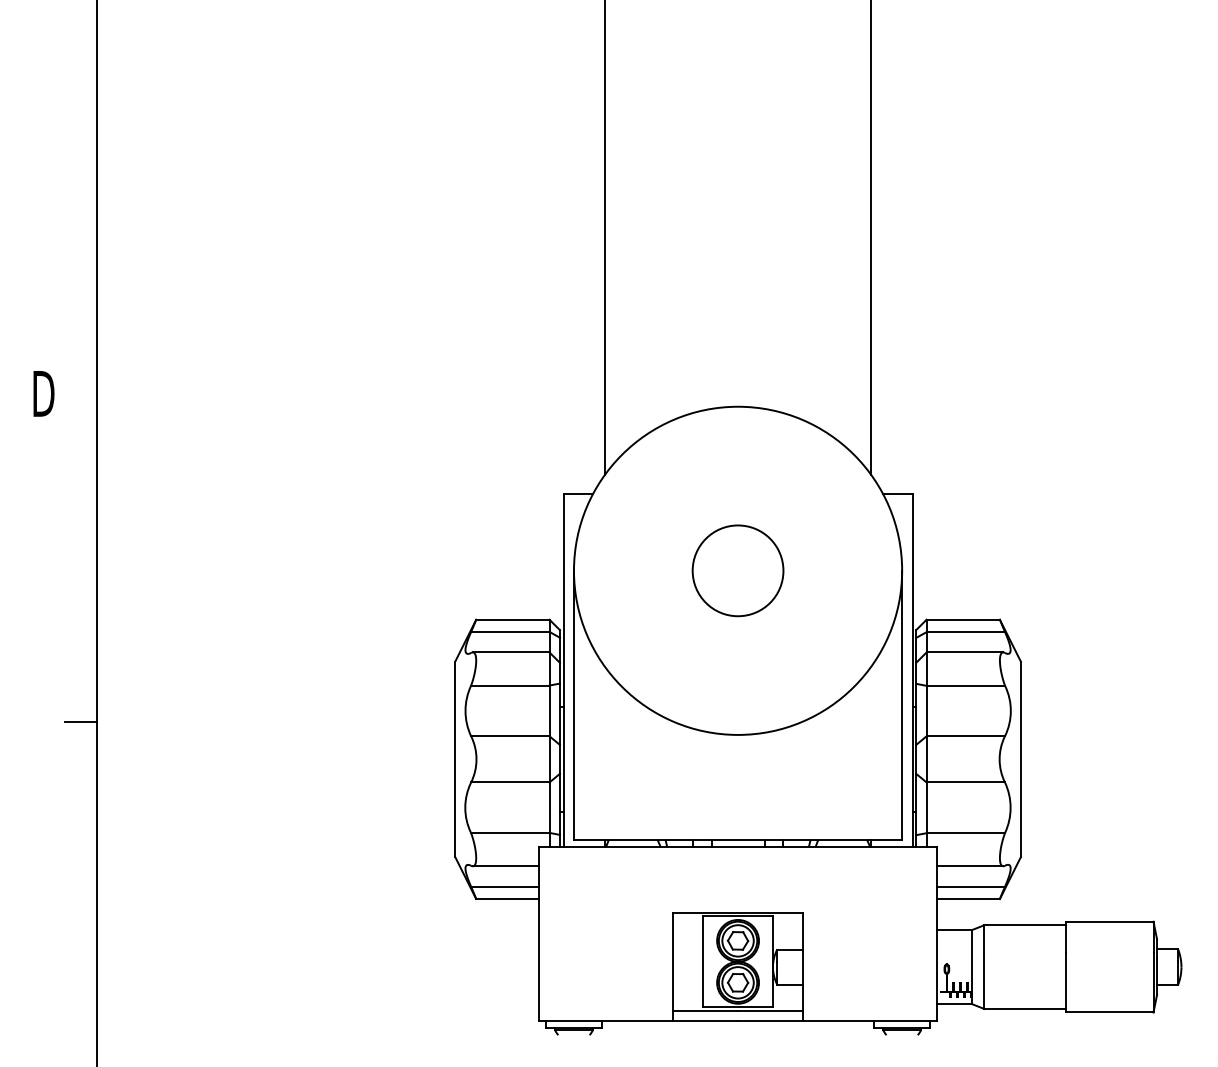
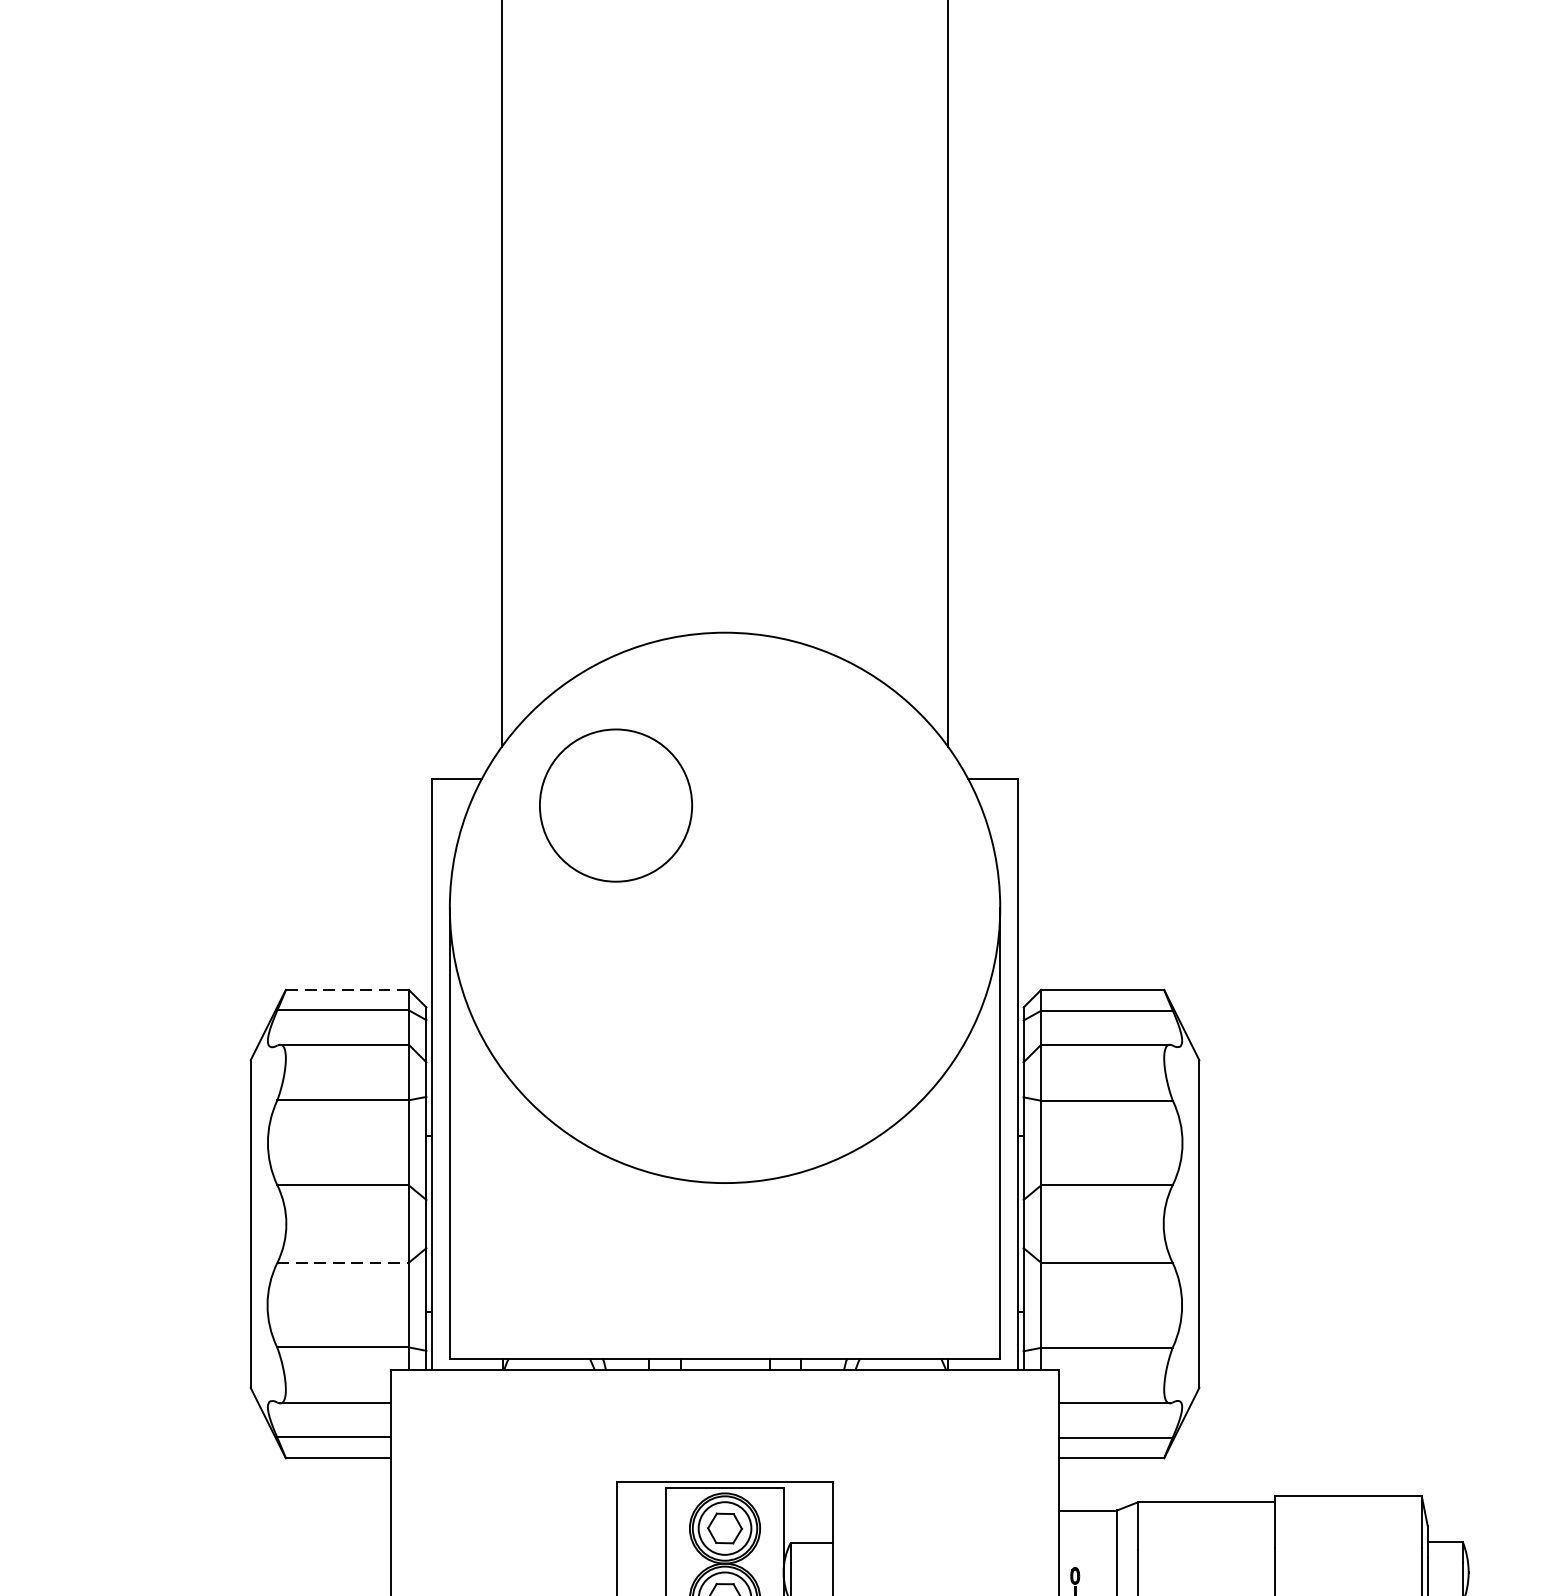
circle: (737, 570) -> (615, 805), moved
line: (512, 619) -> (346, 989), solid -> dashed
line: (510, 782) -> (343, 1262), solid -> dashed

